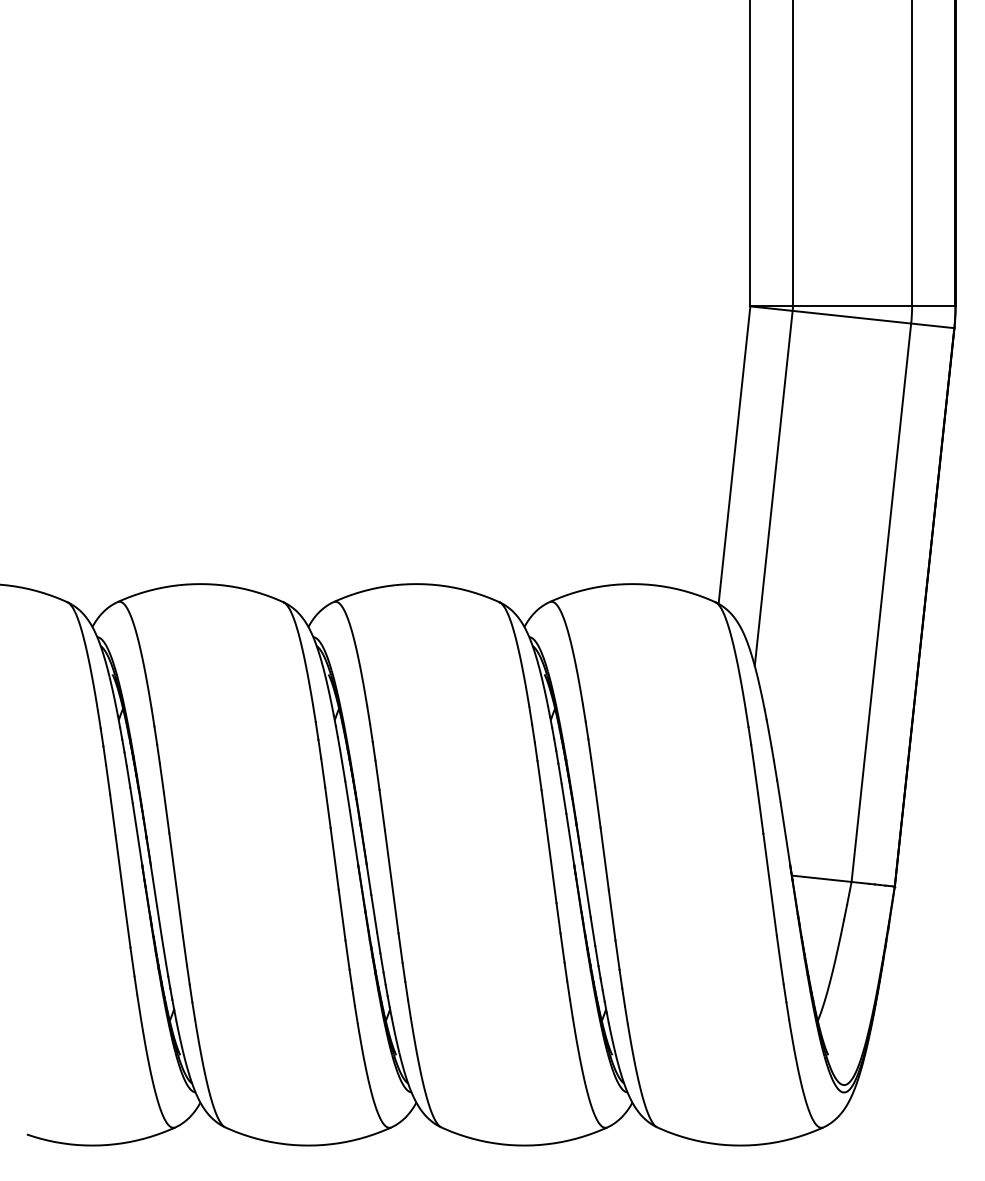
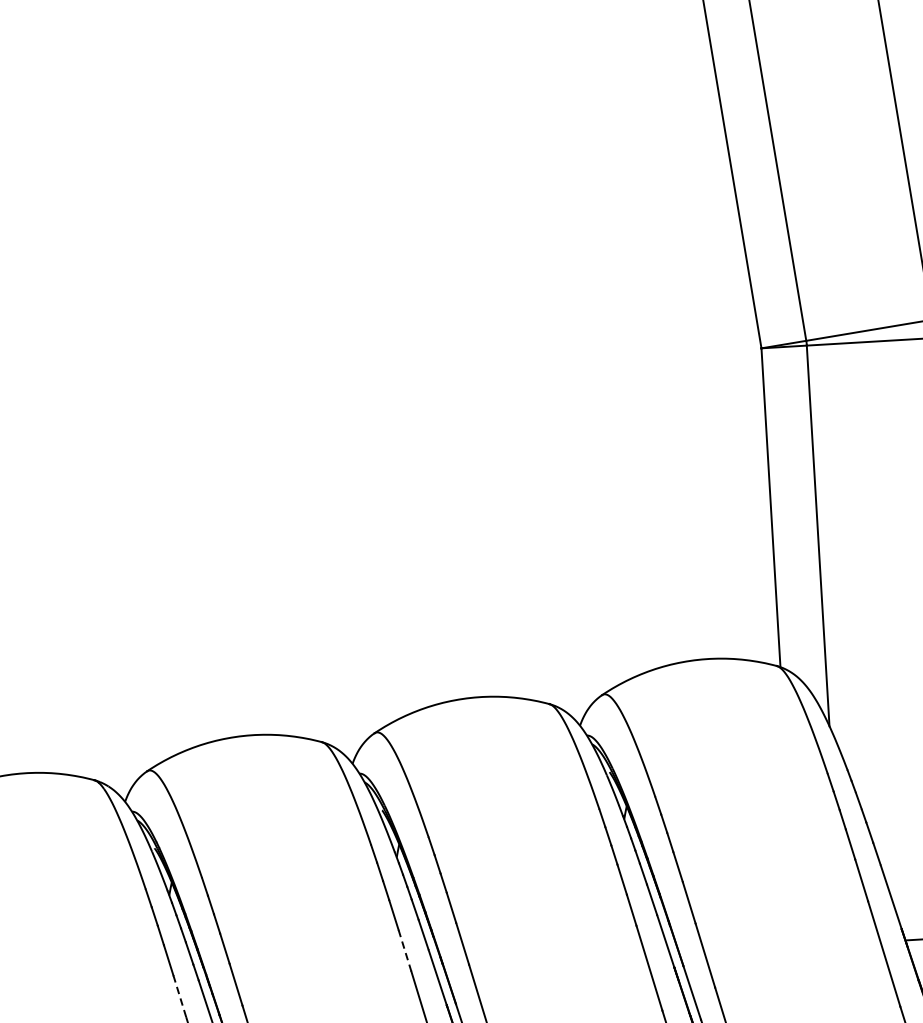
line: (328, 808) -> (405, 951), solid -> dashed
line: (112, 815) -> (179, 996), solid -> dashed

